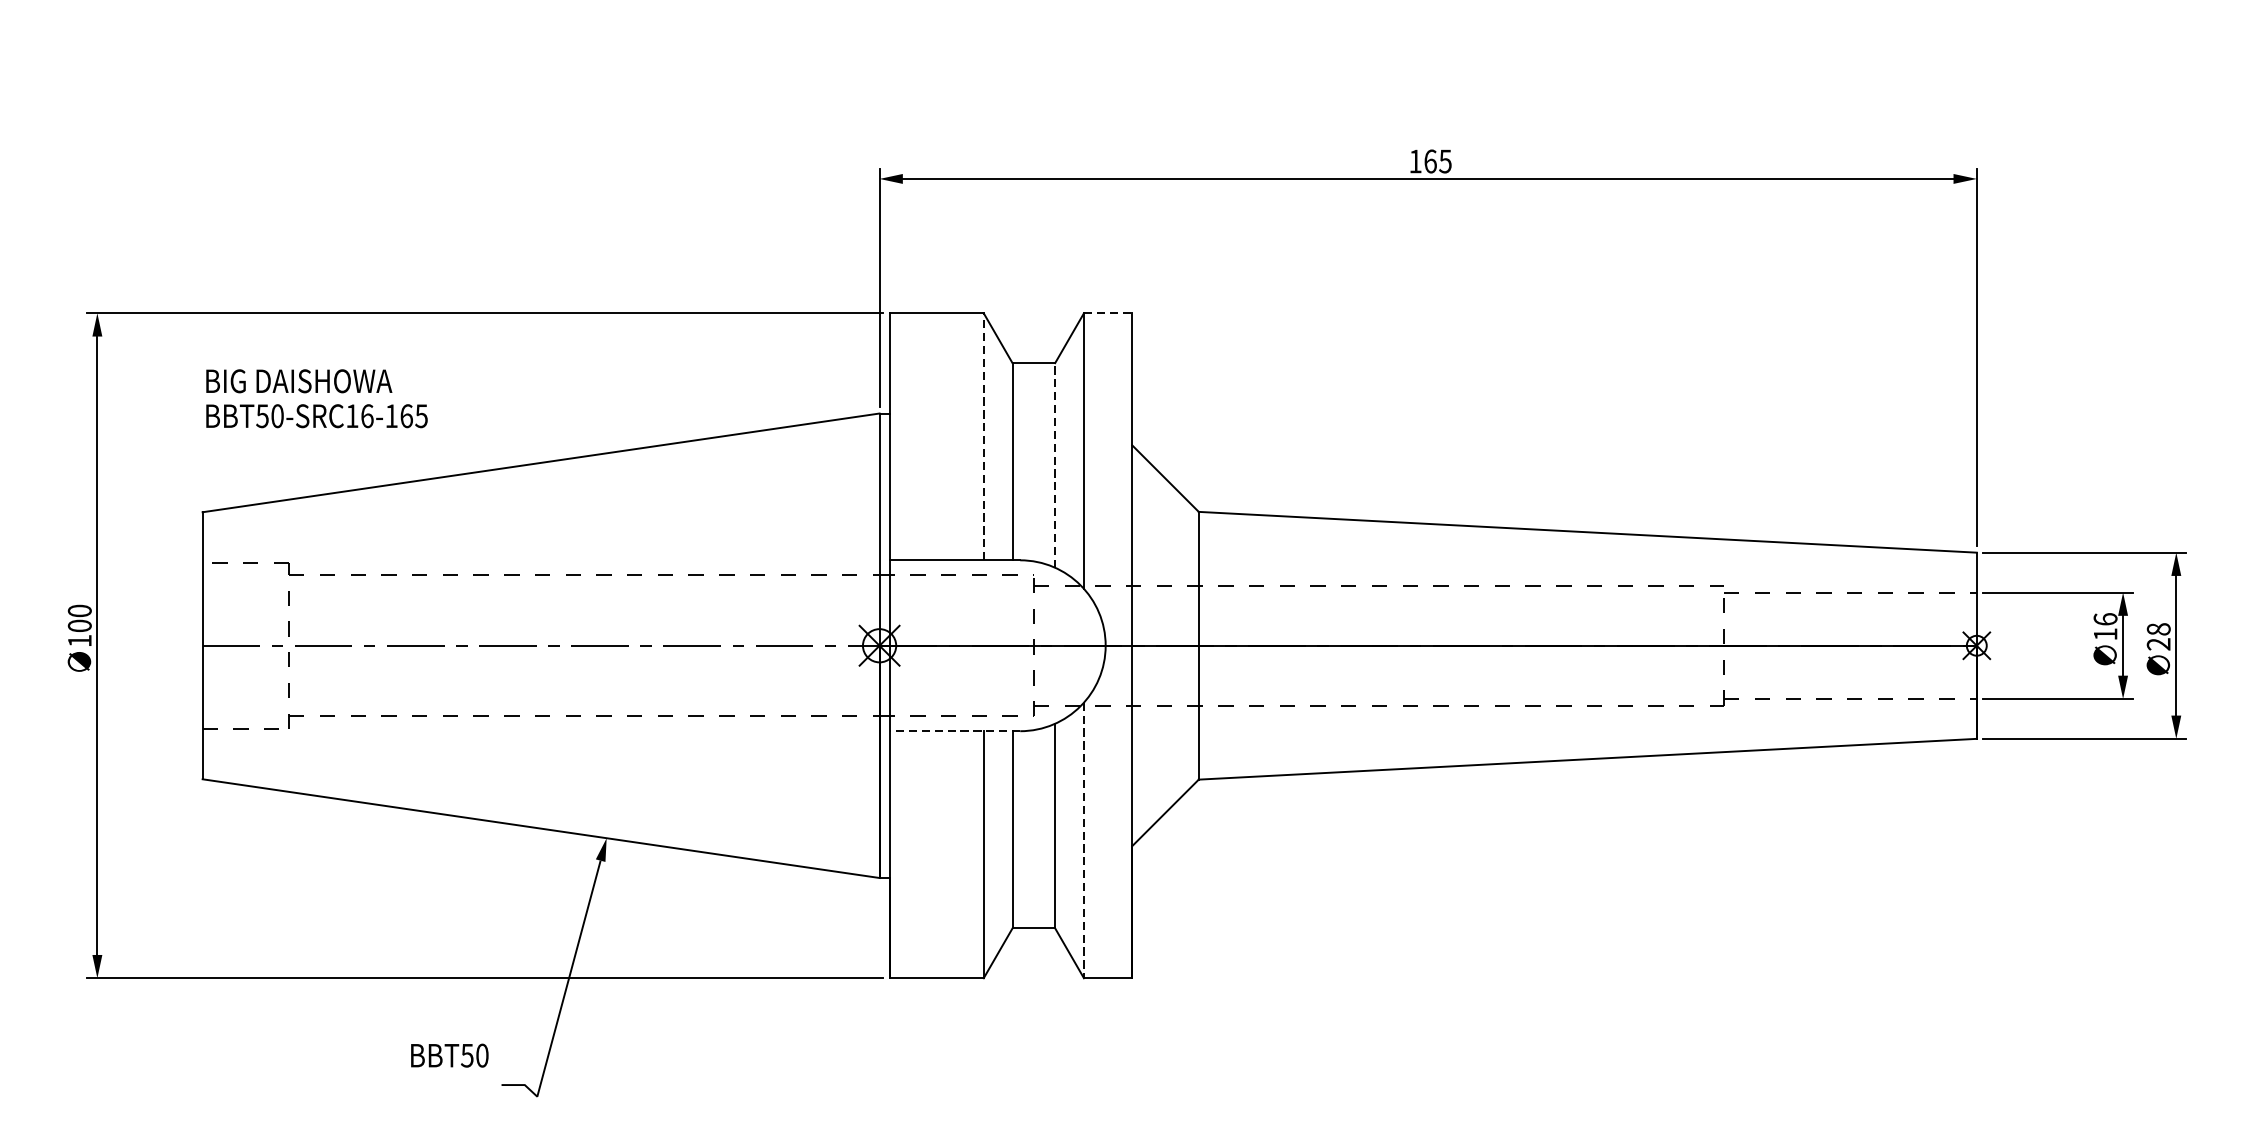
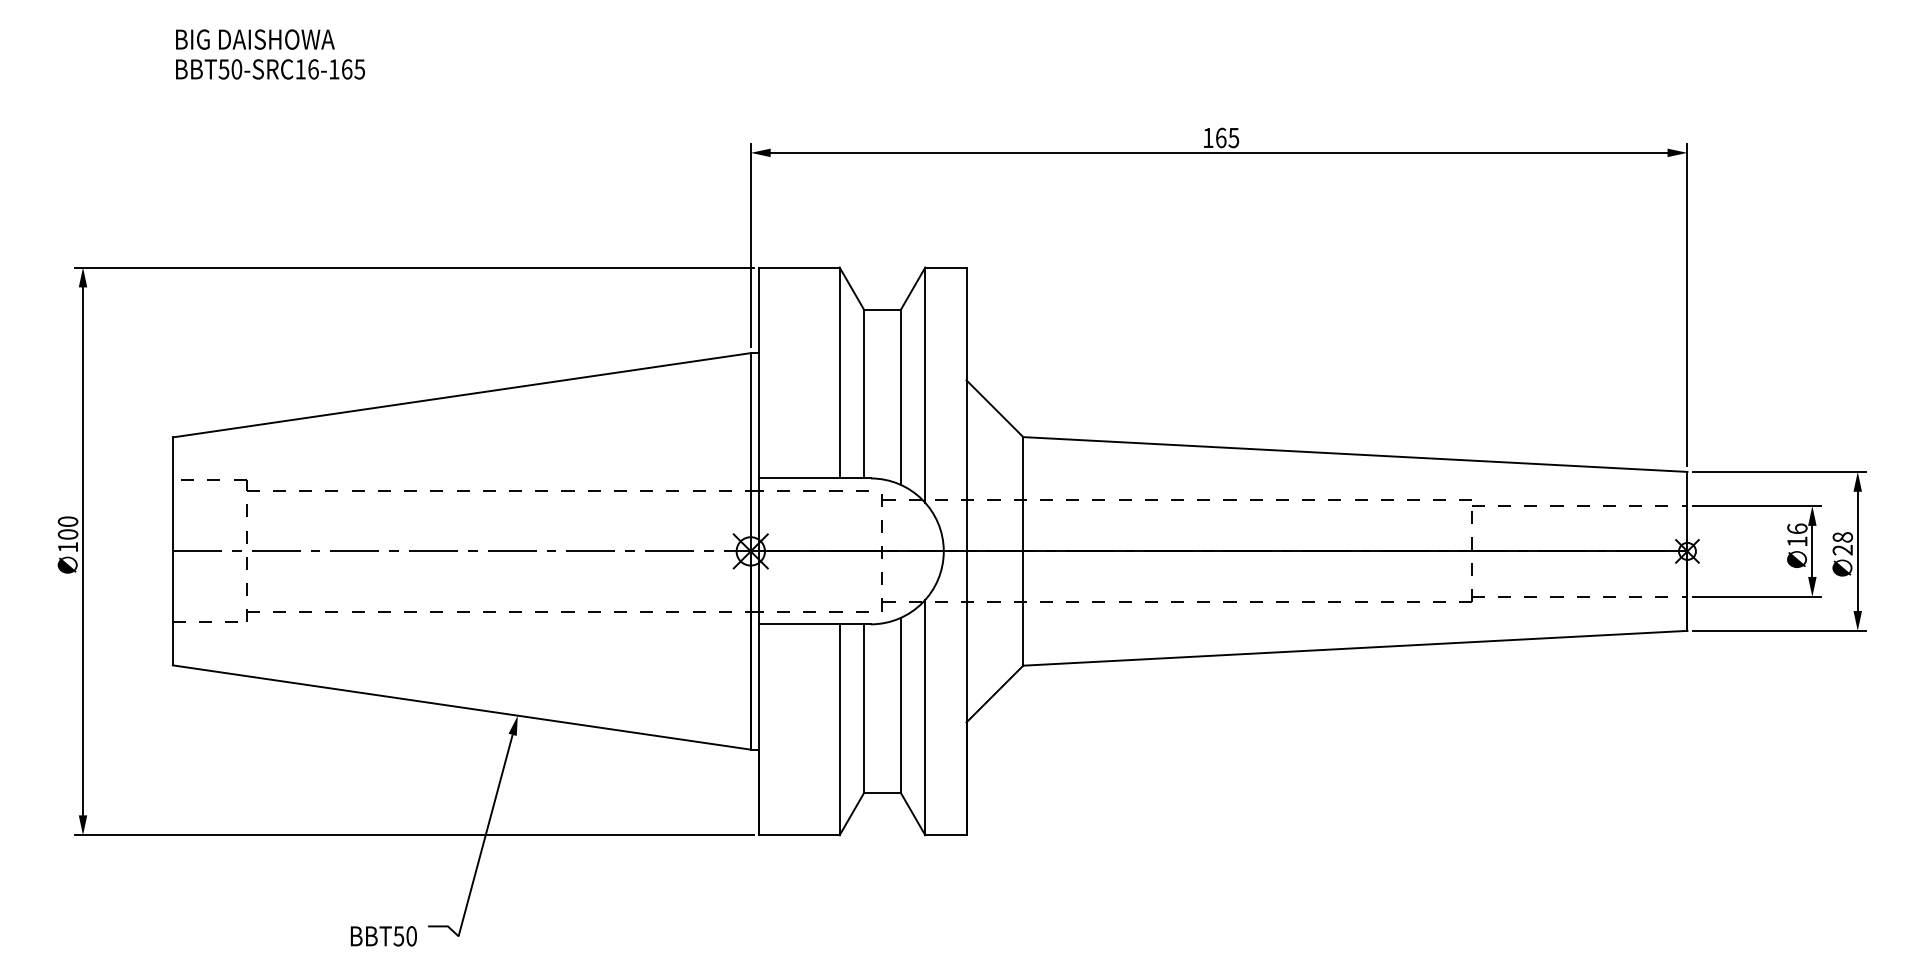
line: (1107, 313) -> (945, 267), dashed -> solid
text: (316, 398) -> (270, 54), moved
line: (983, 436) -> (839, 372), dashed -> solid
line: (1054, 464) -> (900, 396), dashed -> solid
line: (955, 731) -> (815, 624), dashed -> solid
line: (1084, 840) -> (925, 717), dashed -> solid
text: (449, 1055) -> (383, 936), moved

